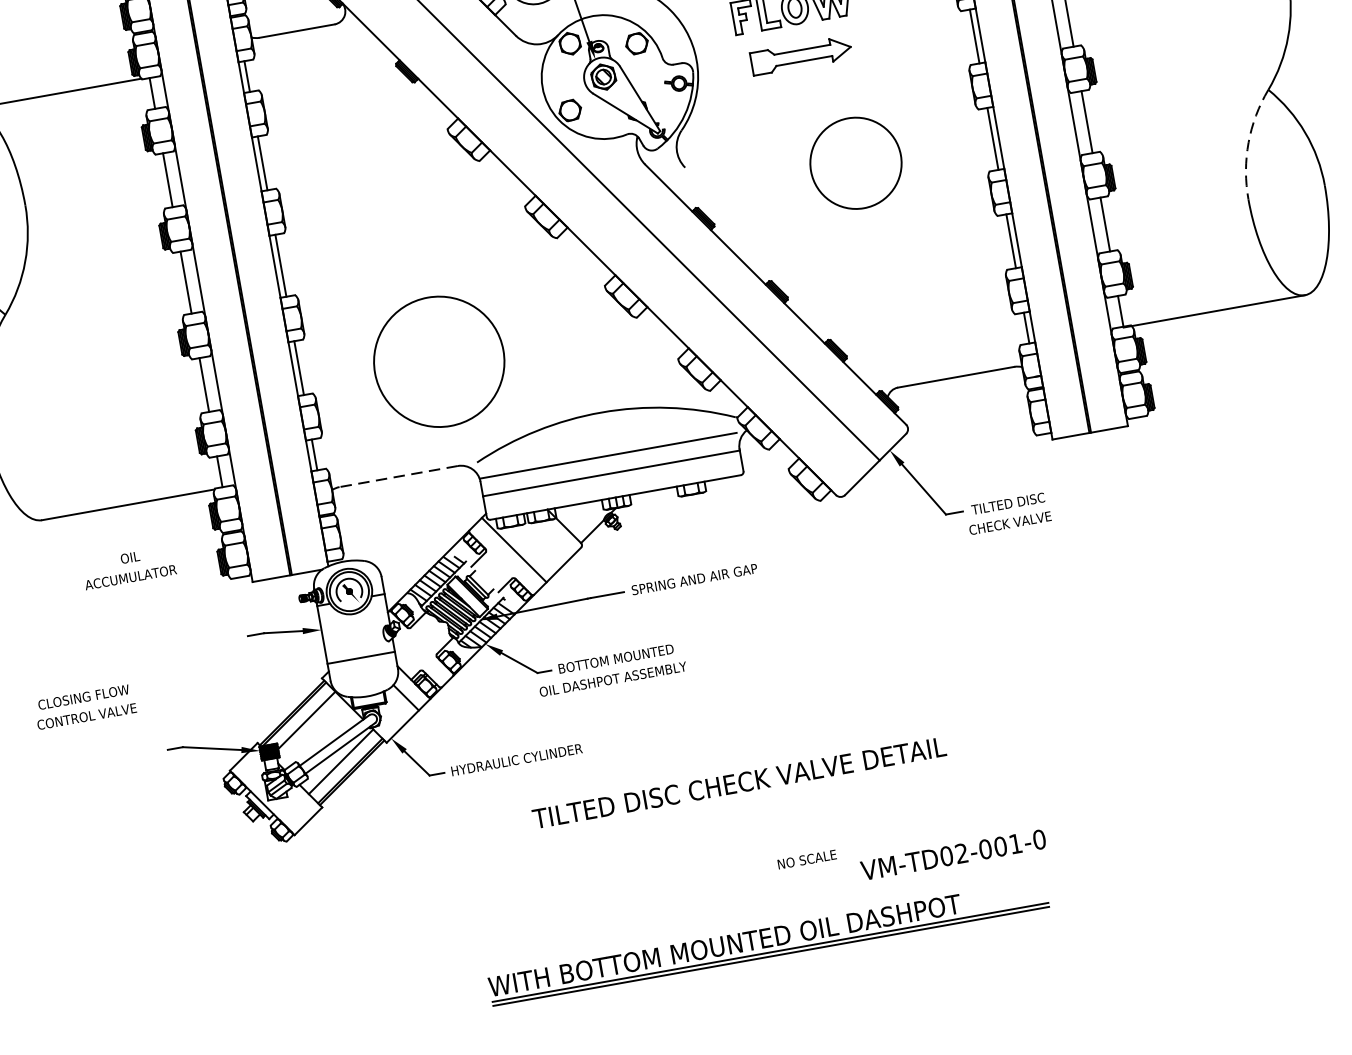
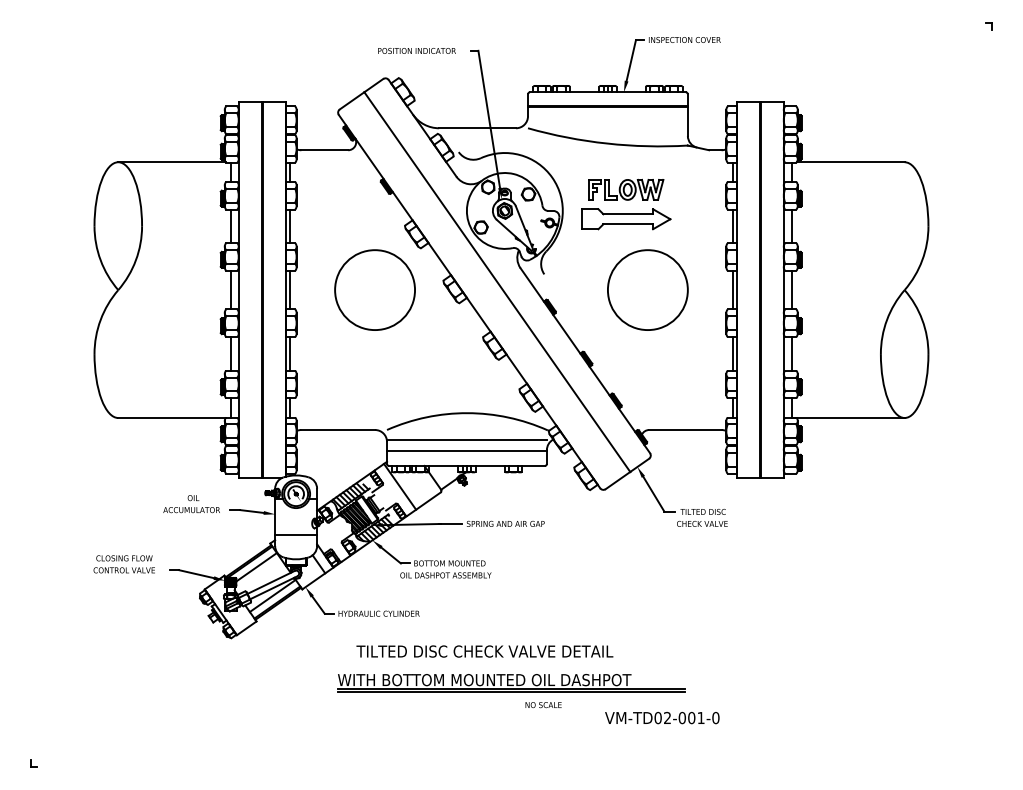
part: (801, 56) -> (626, 219), size x1.43
arc: (1249, 141) -> (887, 319), dashed -> solid
circle: (855, 164) -> (647, 290), size x1.43
circle: (438, 360) -> (374, 289), moved
line: (399, 477) -> (338, 430), dashed -> solid
text: (128, 568) -> (191, 504), moved
text: (83, 707) -> (123, 564), moved
text: (738, 783) -> (484, 651), moved
text: (953, 855) -> (662, 718), moved
part: (768, 943) -> (511, 683), moved

